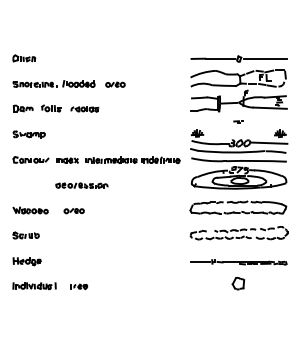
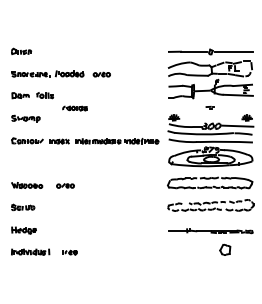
part: (84, 109) -> (74, 108), moved
part: (80, 185) -> (71, 163), removed
part: (238, 283) -> (225, 249), moved

